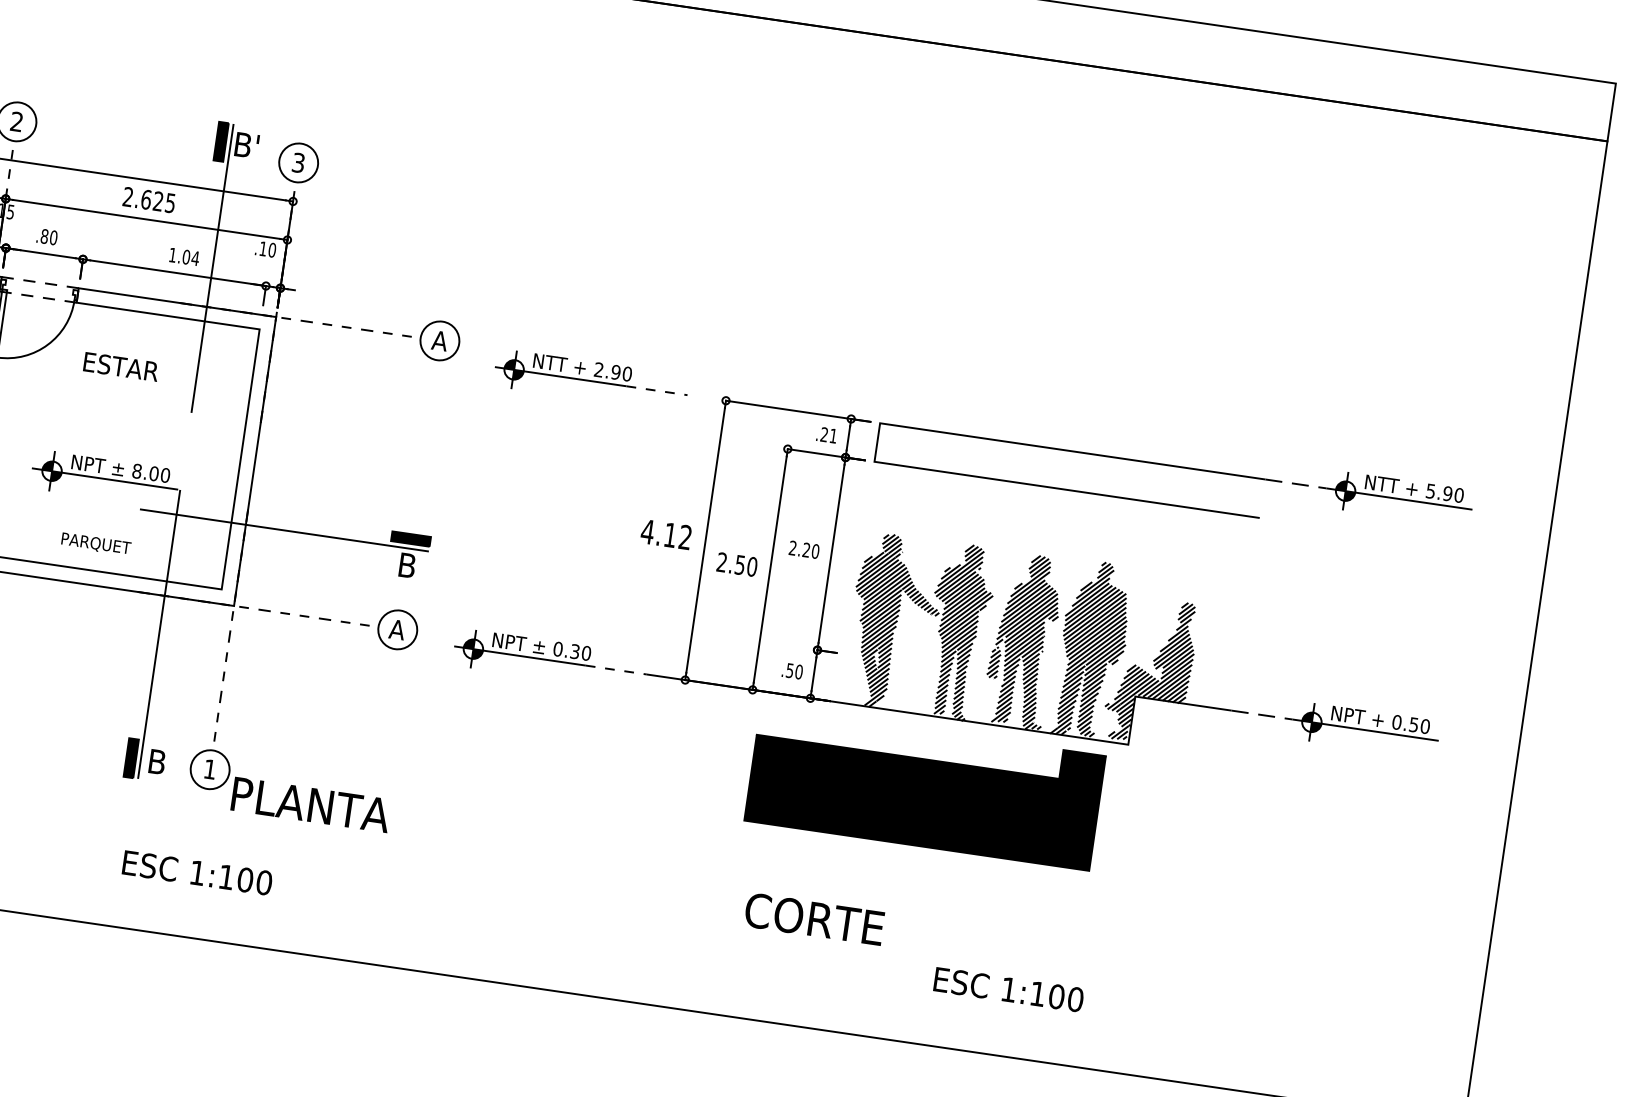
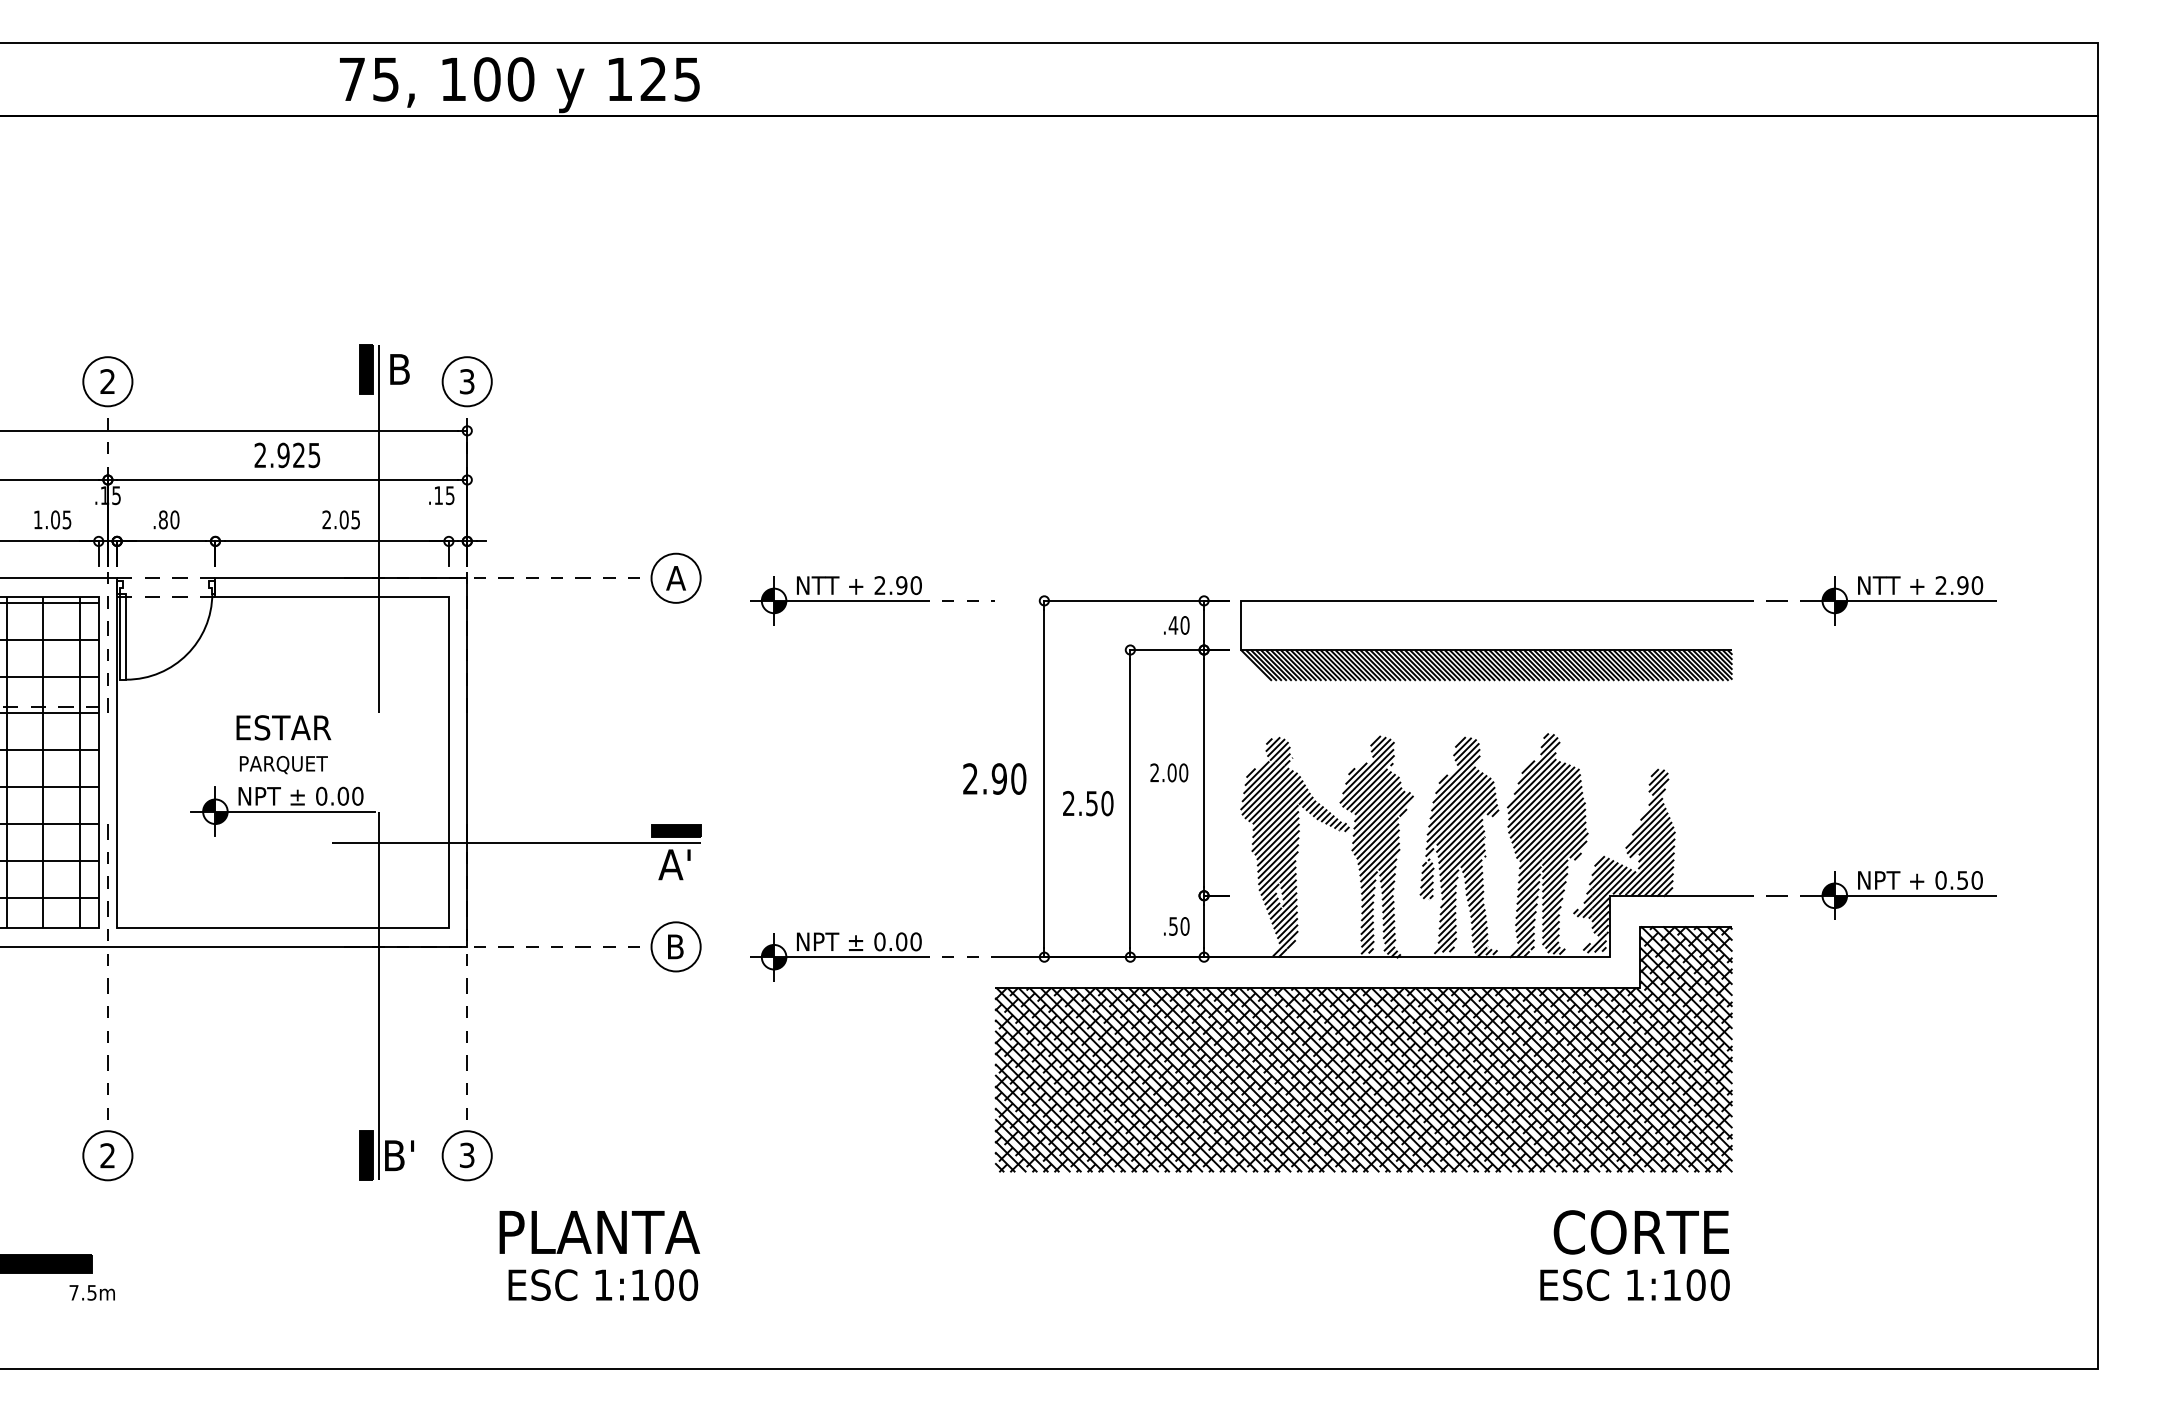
text: (246, 145) -> (399, 369), B' -> B
text: (146, 199) -> (283, 455), 2.625 -> 2.925
text: (271, 250) -> (449, 495), .10 -> .15
text: (184, 256) -> (341, 519), 1.04 -> 2.05
text: (121, 366) -> (283, 727), moved
text: (828, 435) -> (1178, 625), .21 -> .40
text: (136, 471) -> (321, 796), 8.00 -> 0.00
text: (1430, 491) -> (1940, 585), 5.90 -> 2.90
hatch: (1065, 501) -> (1486, 665), added
text: (666, 534) -> (994, 778), 4.12 -> 2.90
text: (95, 544) -> (283, 765), moved
text: (806, 549) -> (1171, 772), 2.20 -> 2.00
text: (405, 565) -> (674, 864), B -> A'
text: (397, 629) -> (675, 946), A -> B
text: (575, 651) -> (901, 941), 0.30 -> 0.00
text: (157, 761) -> (399, 1155), B -> B'
text: (210, 769) -> (467, 1155), 1 -> 3
part: (924, 788) -> (1363, 1049), size x1.67
text: (310, 805) -> (599, 1232), moved
text: (197, 872) -> (603, 1284), moved
text: (813, 919) -> (1640, 1232), moved
text: (1008, 989) -> (1634, 1284), moved

